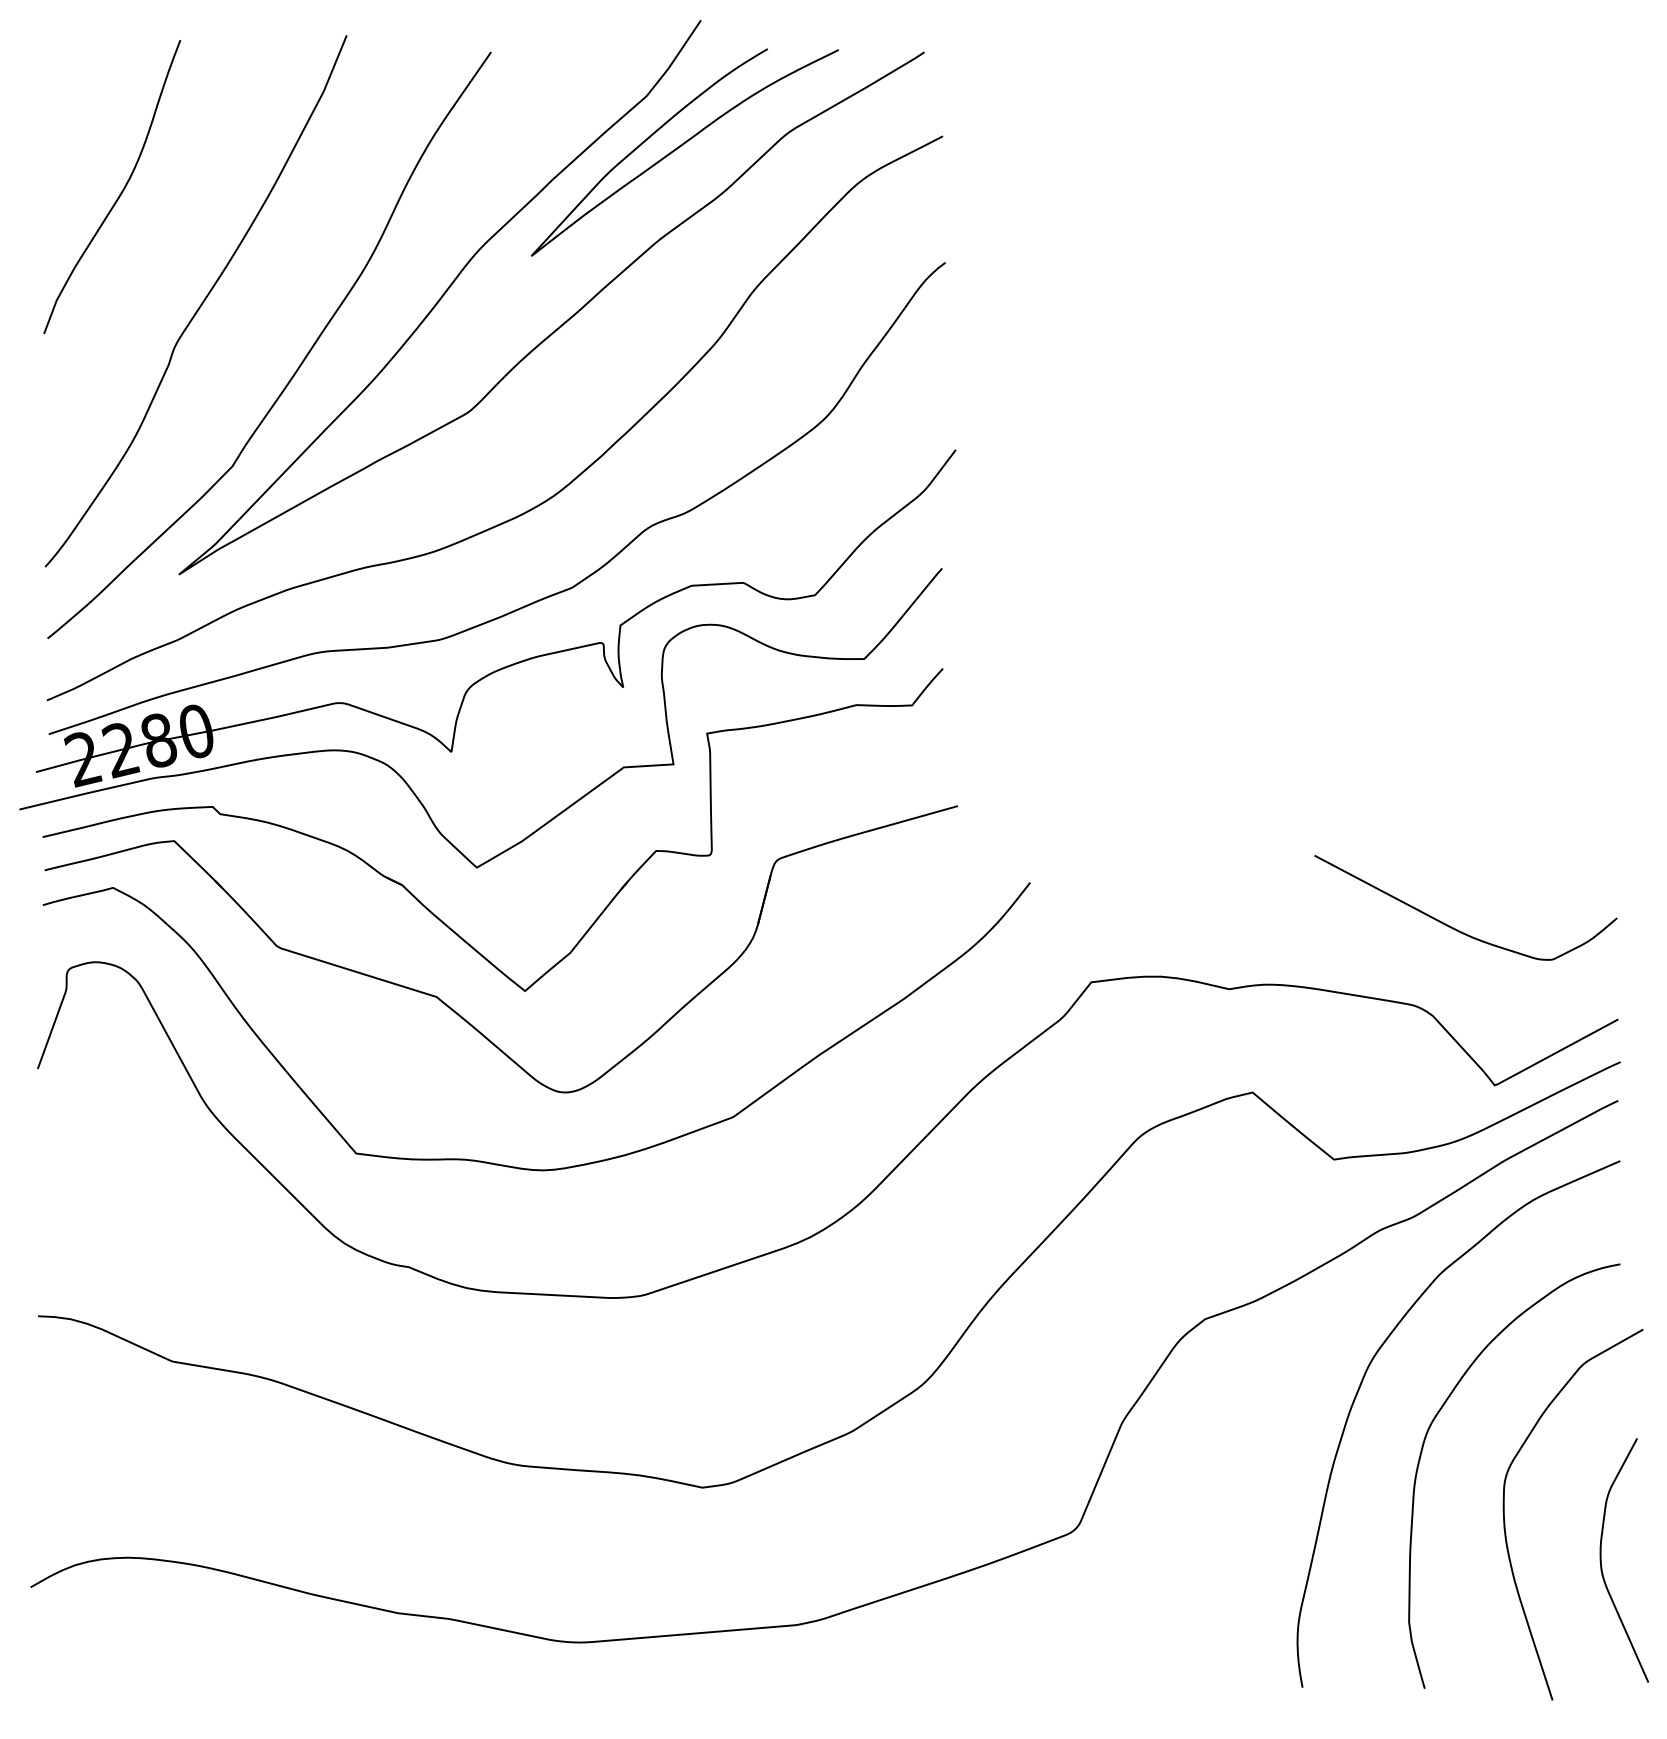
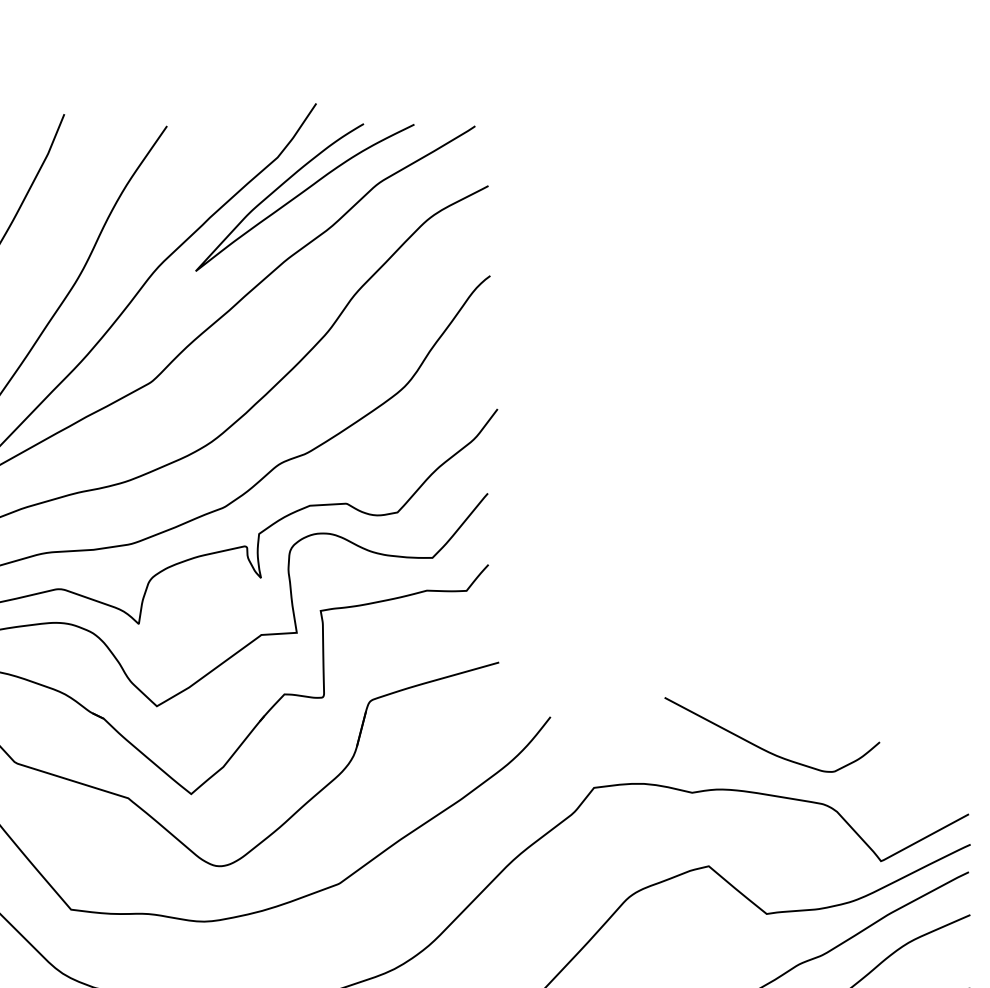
curve: (1455, 928) -> (764, 749), moved

